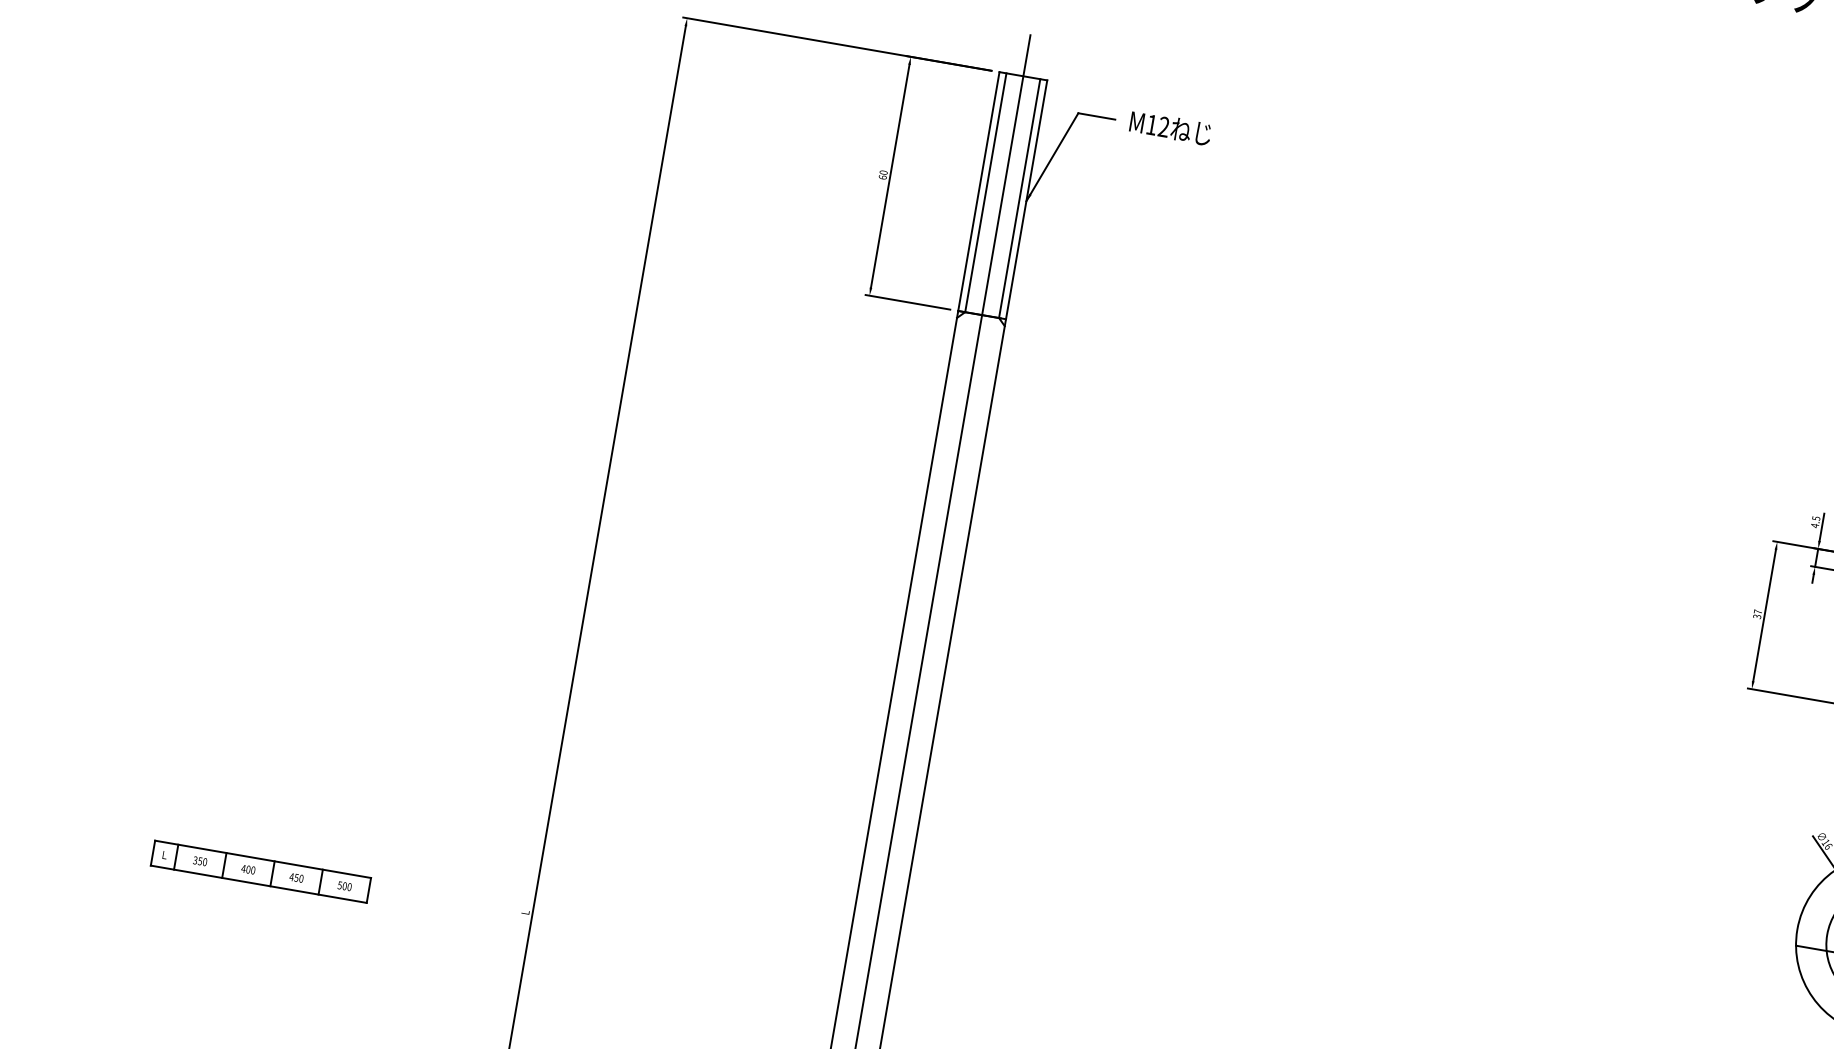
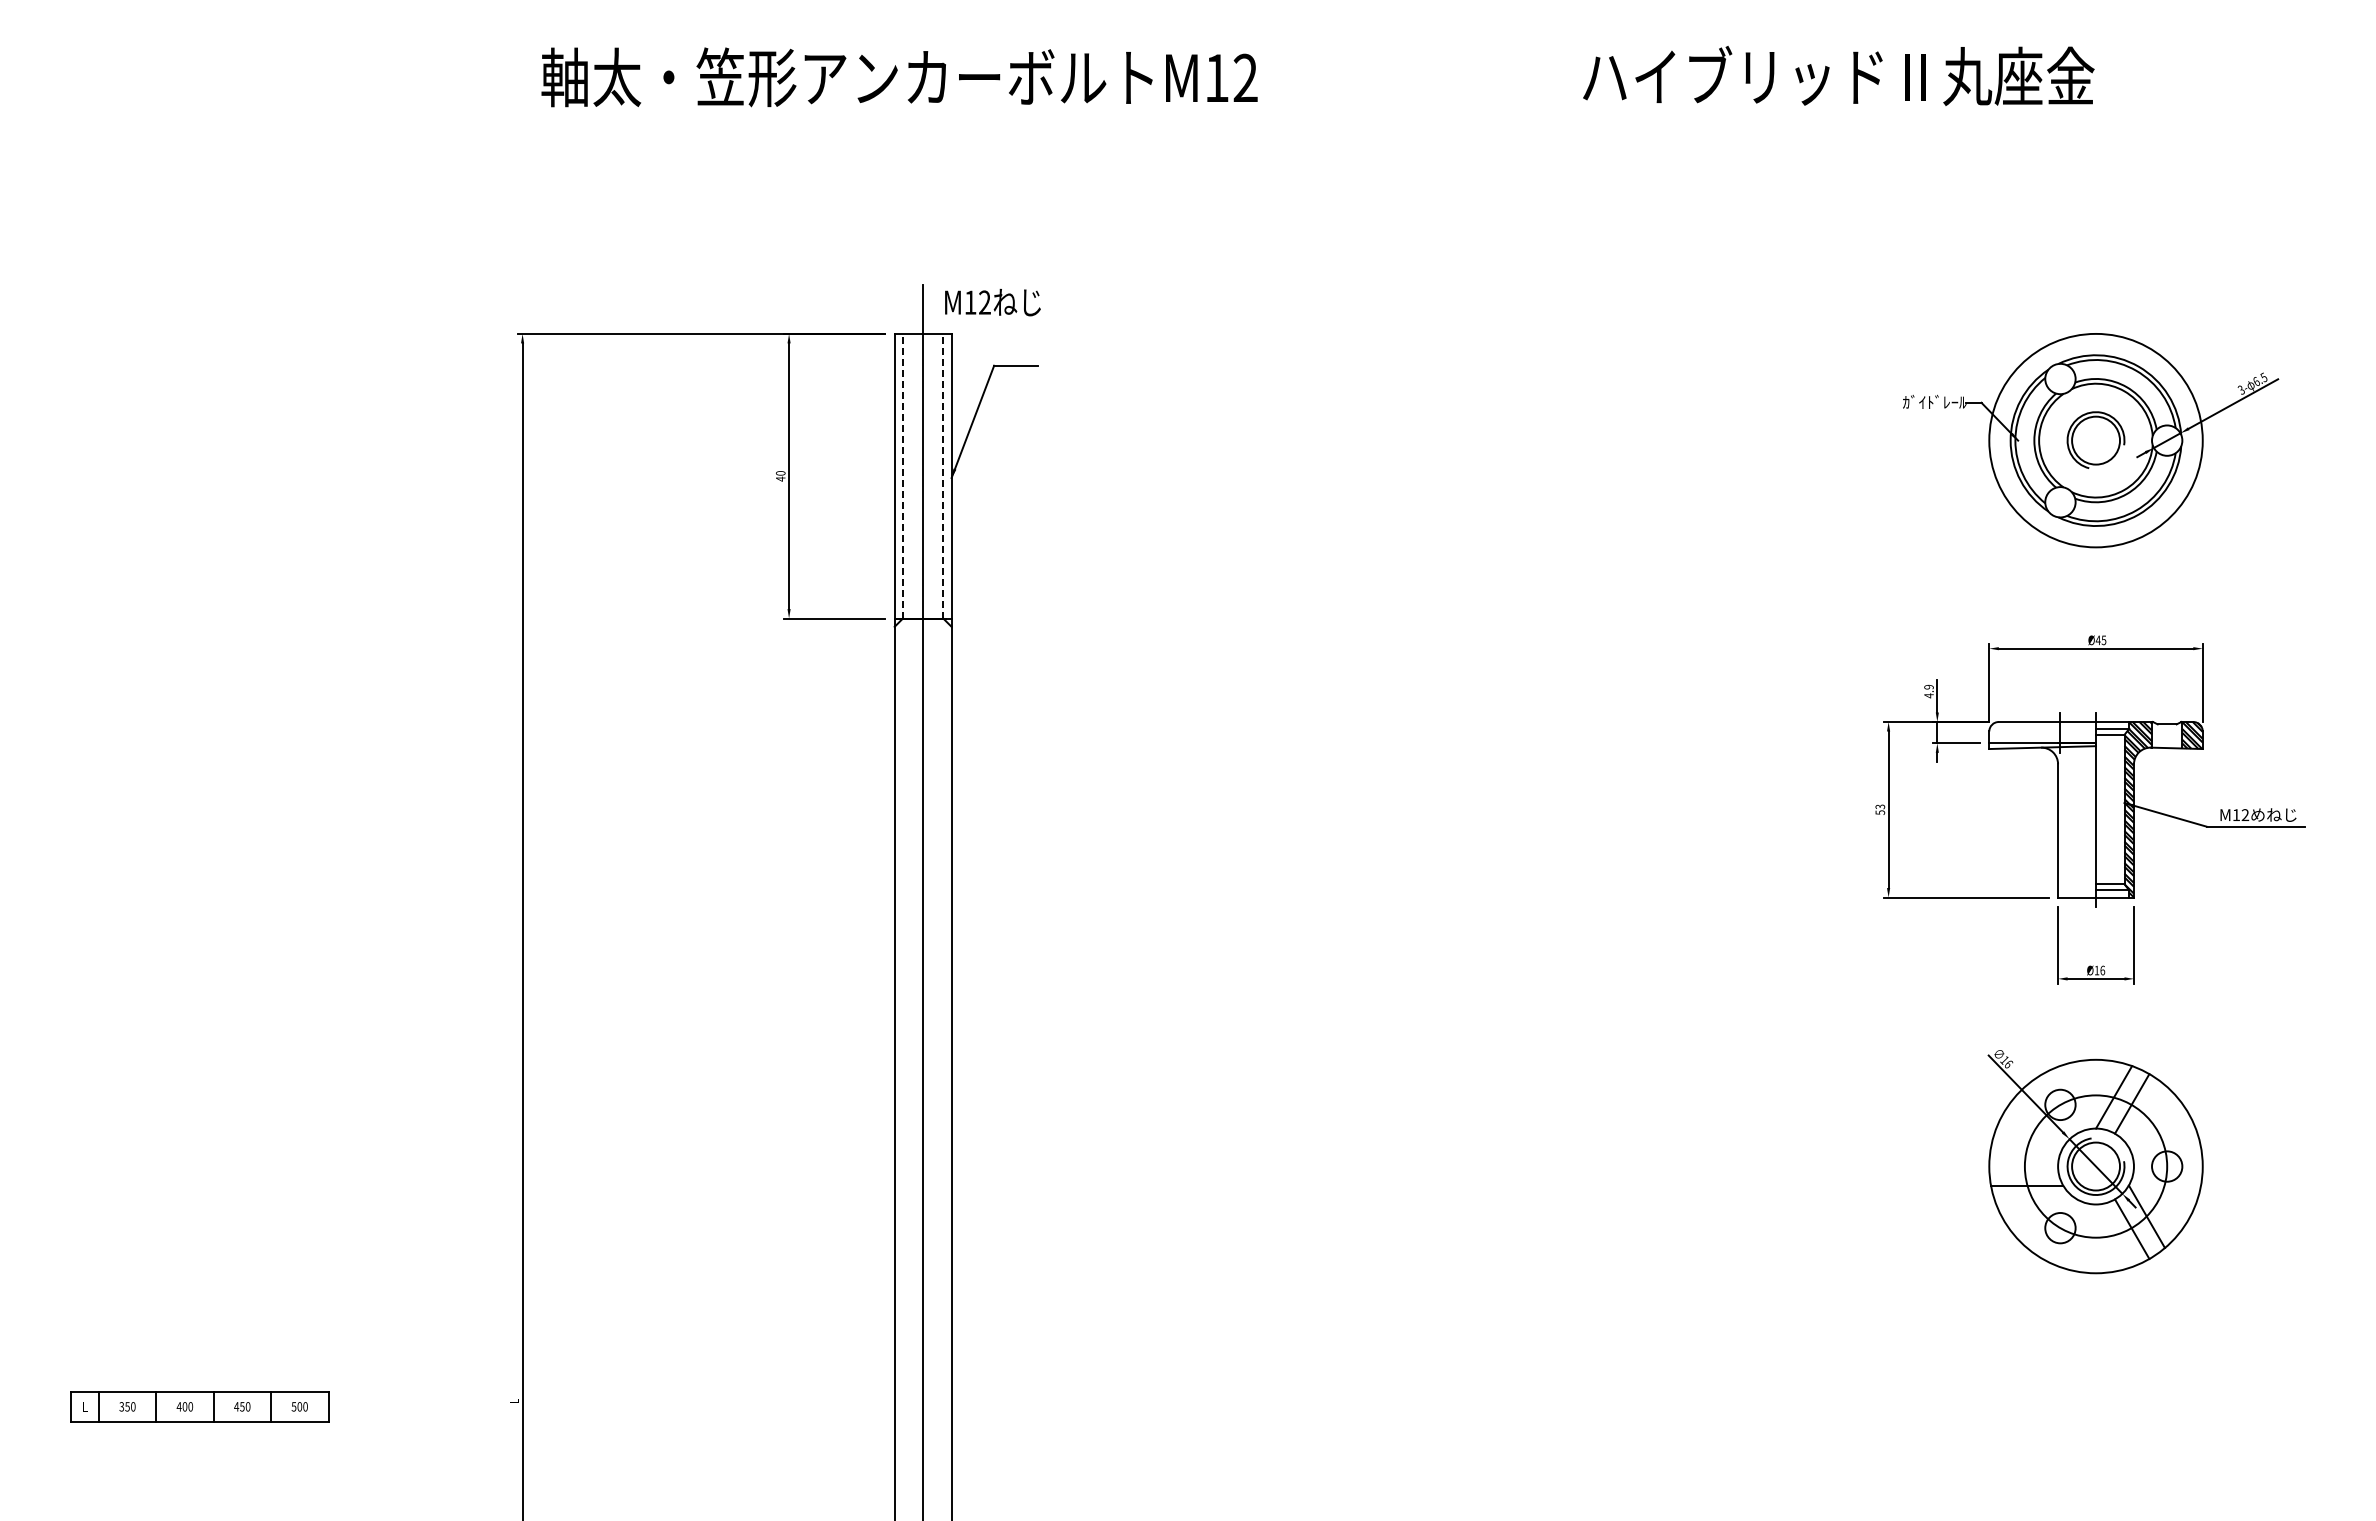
text: (1170, 128) -> (992, 302), moved
text: (882, 176) -> (780, 478), 60 -> 40
line: (985, 192) -> (902, 475), solid -> dashed
line: (1019, 198) -> (943, 475), solid -> dashed
text: (1815, 517) -> (1928, 686), 4.5 -> 4.9
text: (1757, 614) -> (1880, 809), 37 -> 53

